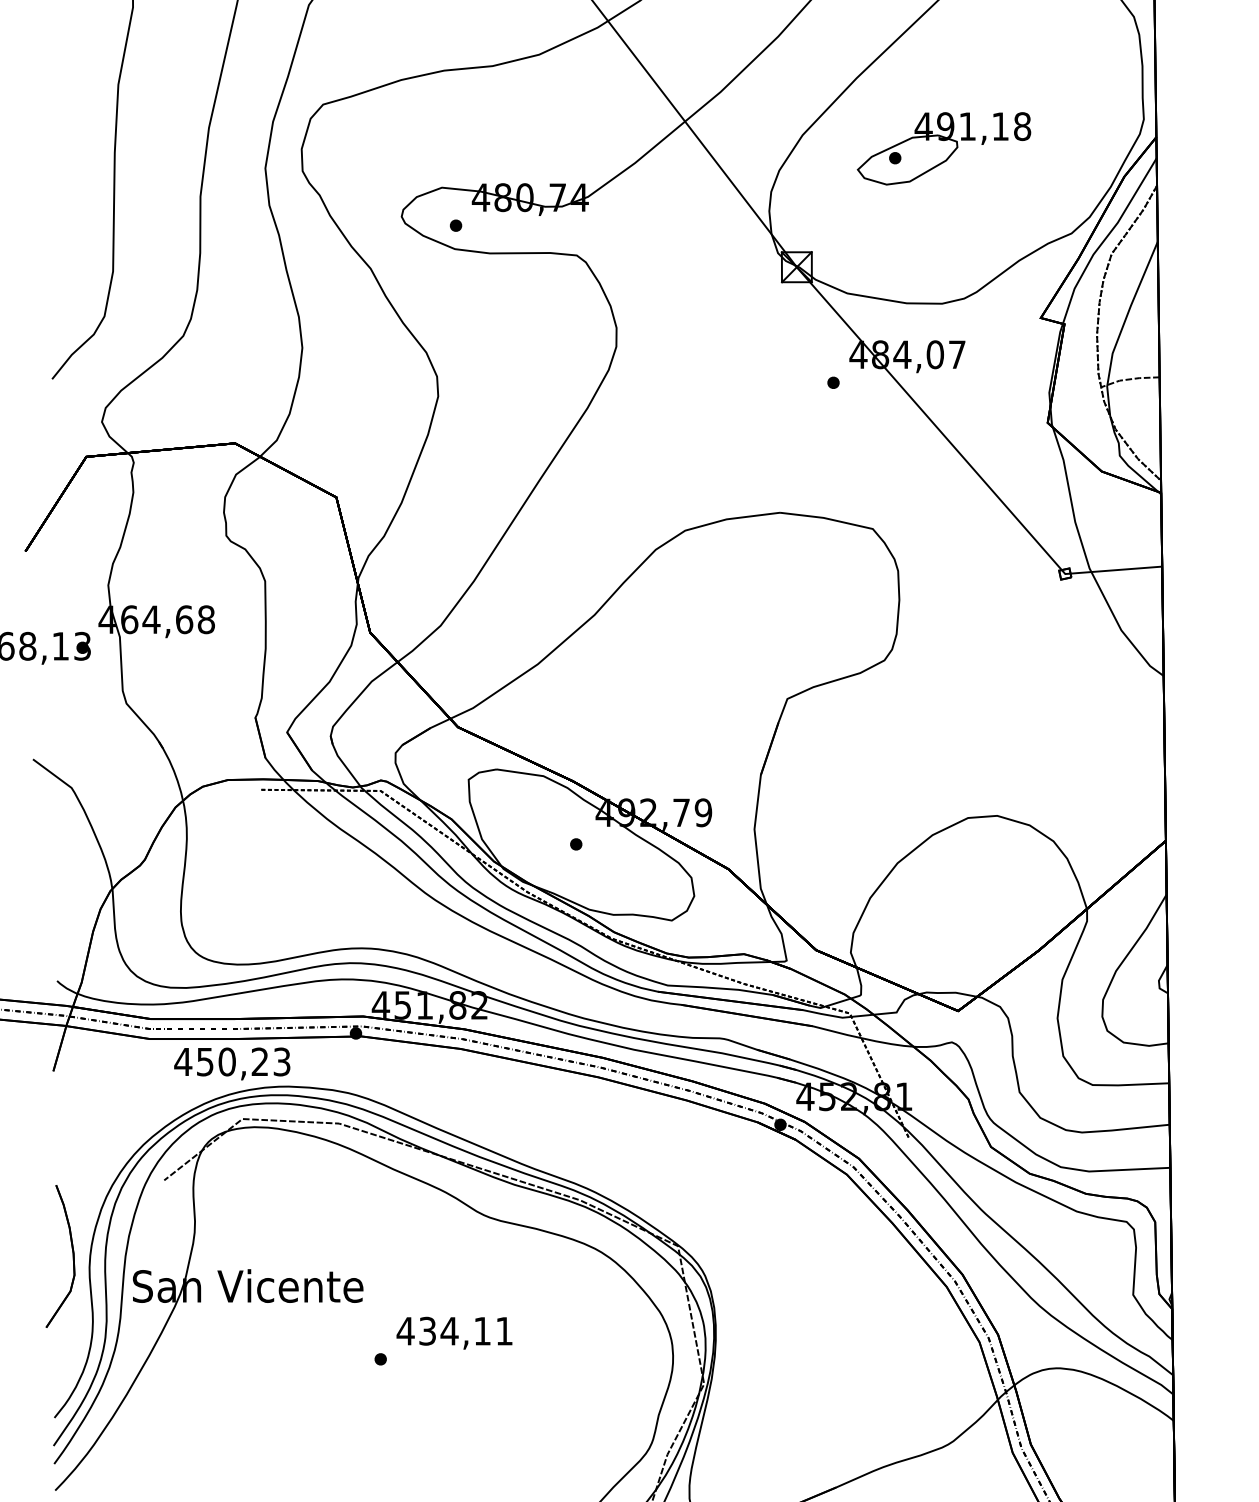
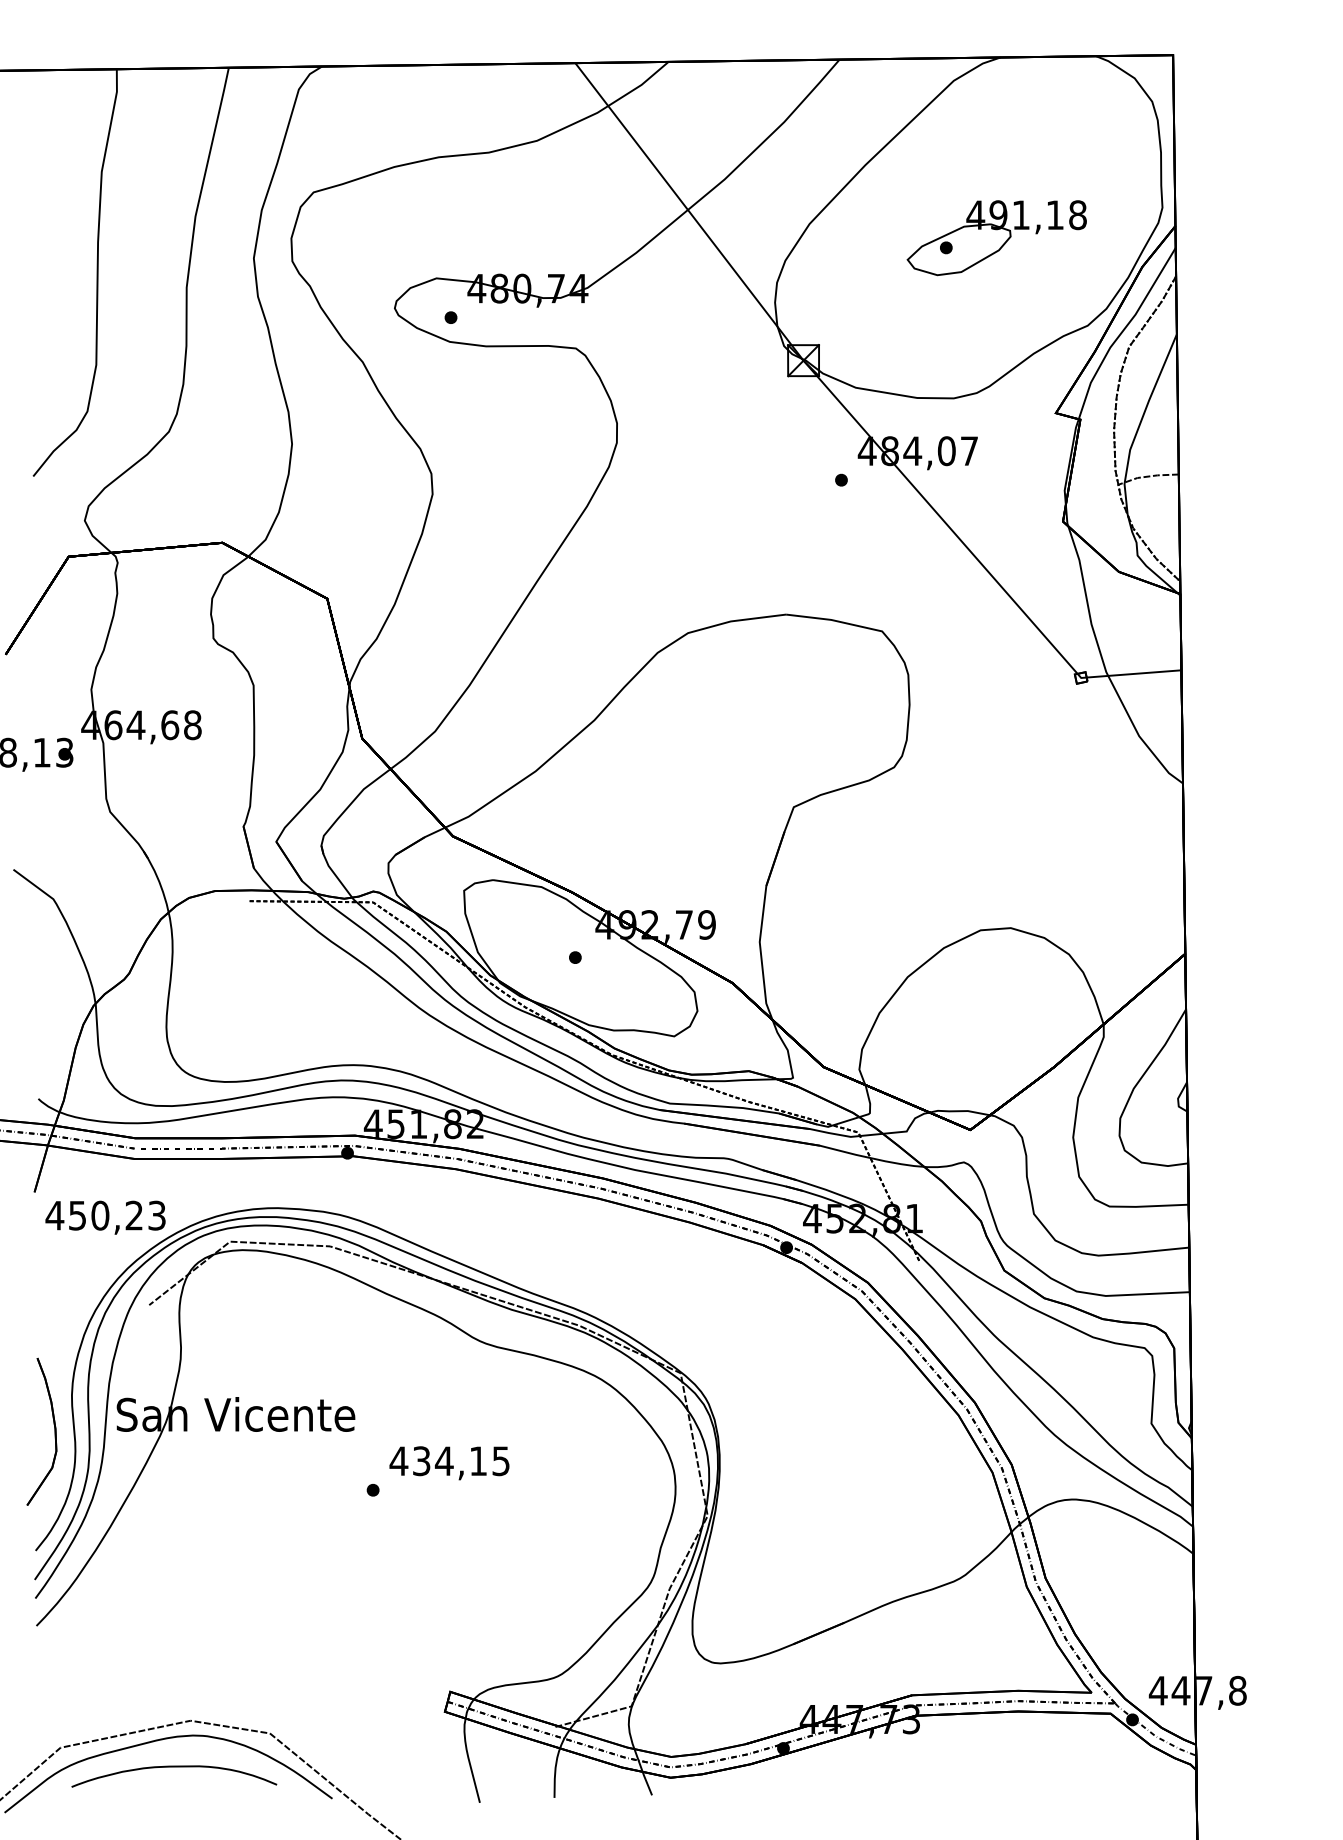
part: (943, 149) -> (996, 238), moved
text: (232, 1063) -> (105, 1217), moved
part: (72, 1256) -> (54, 1431), moved
text: (503, 1331) -> (500, 1461), 434,11 -> 434,15

